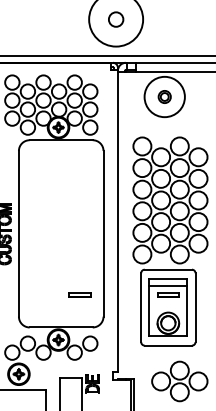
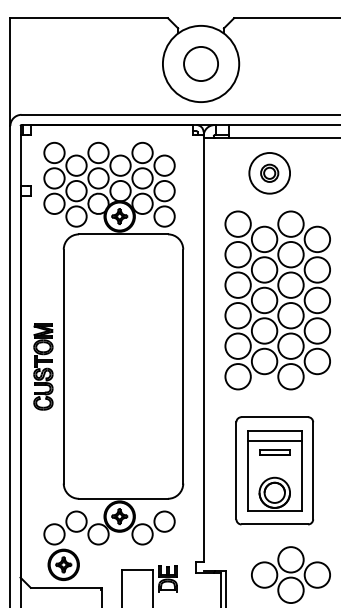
circle: (116, 19) -> (201, 63), size x1.67
circle: (164, 97) -> (269, 173), size x0.71
part: (170, 200) -> (277, 300), moved
part: (79, 294) -> (149, 452), removed

